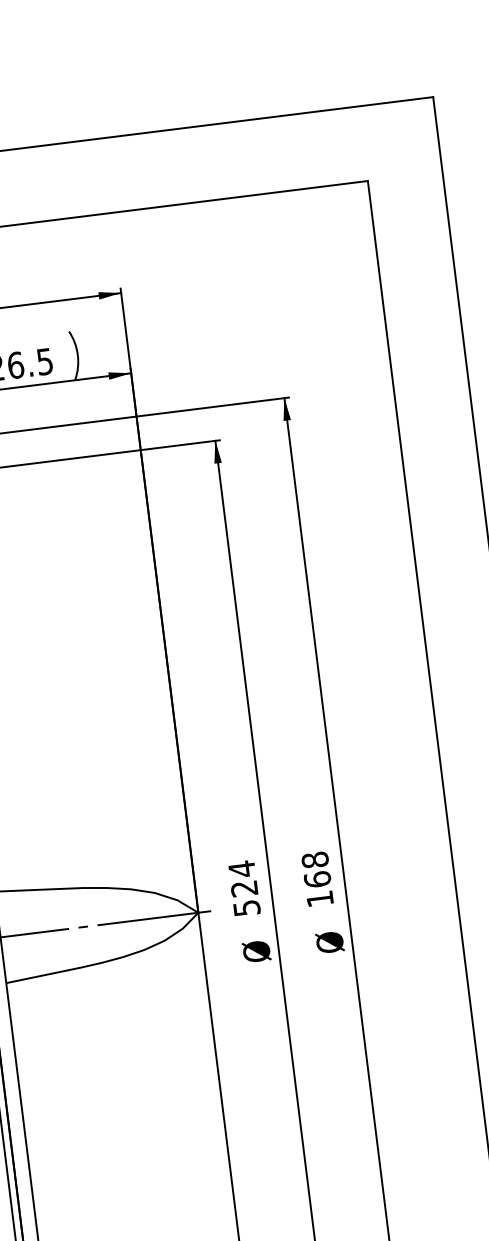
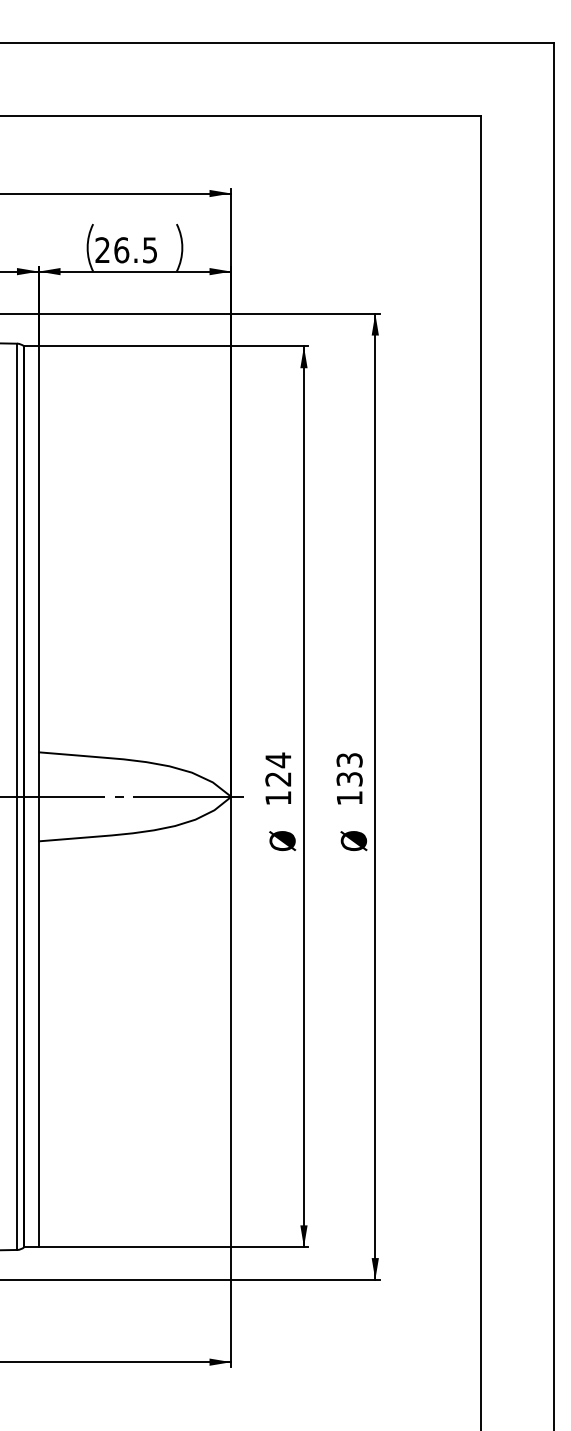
text: (316, 869) -> (349, 769), 168 -> 133
text: (247, 908) -> (278, 798), 524 -> 124

